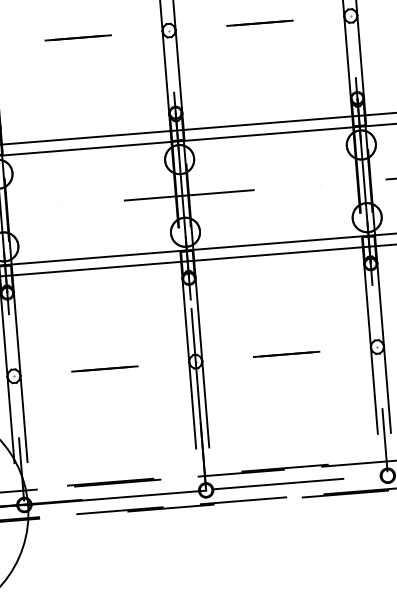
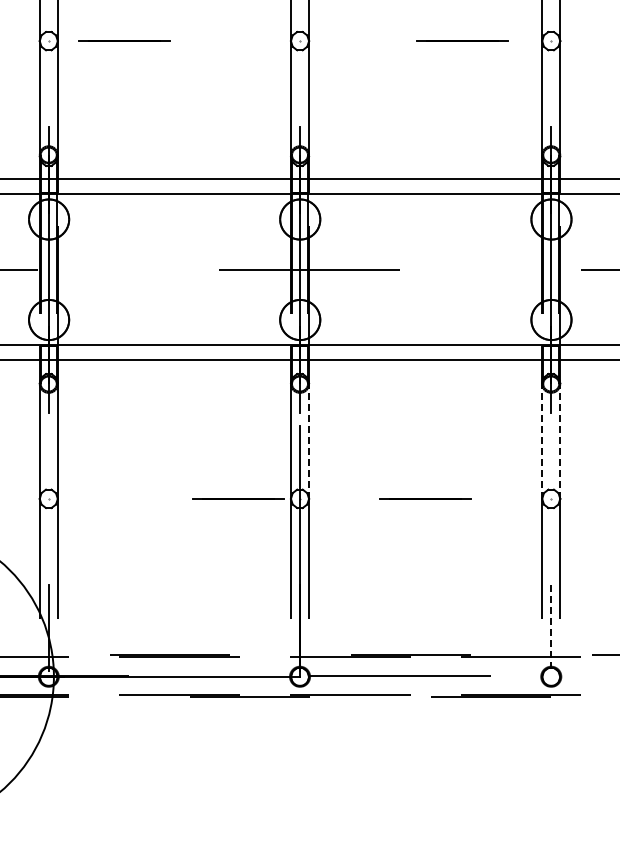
line: (259, 22) -> (462, 40), moved
line: (78, 37) -> (124, 40), moved
line: (380, 305) -> (560, 441), solid -> dashed
line: (367, 306) -> (542, 441), solid -> dashed
line: (199, 319) -> (309, 441), solid -> dashed
line: (104, 368) -> (238, 498), moved
line: (385, 440) -> (551, 627), solid -> dashed

